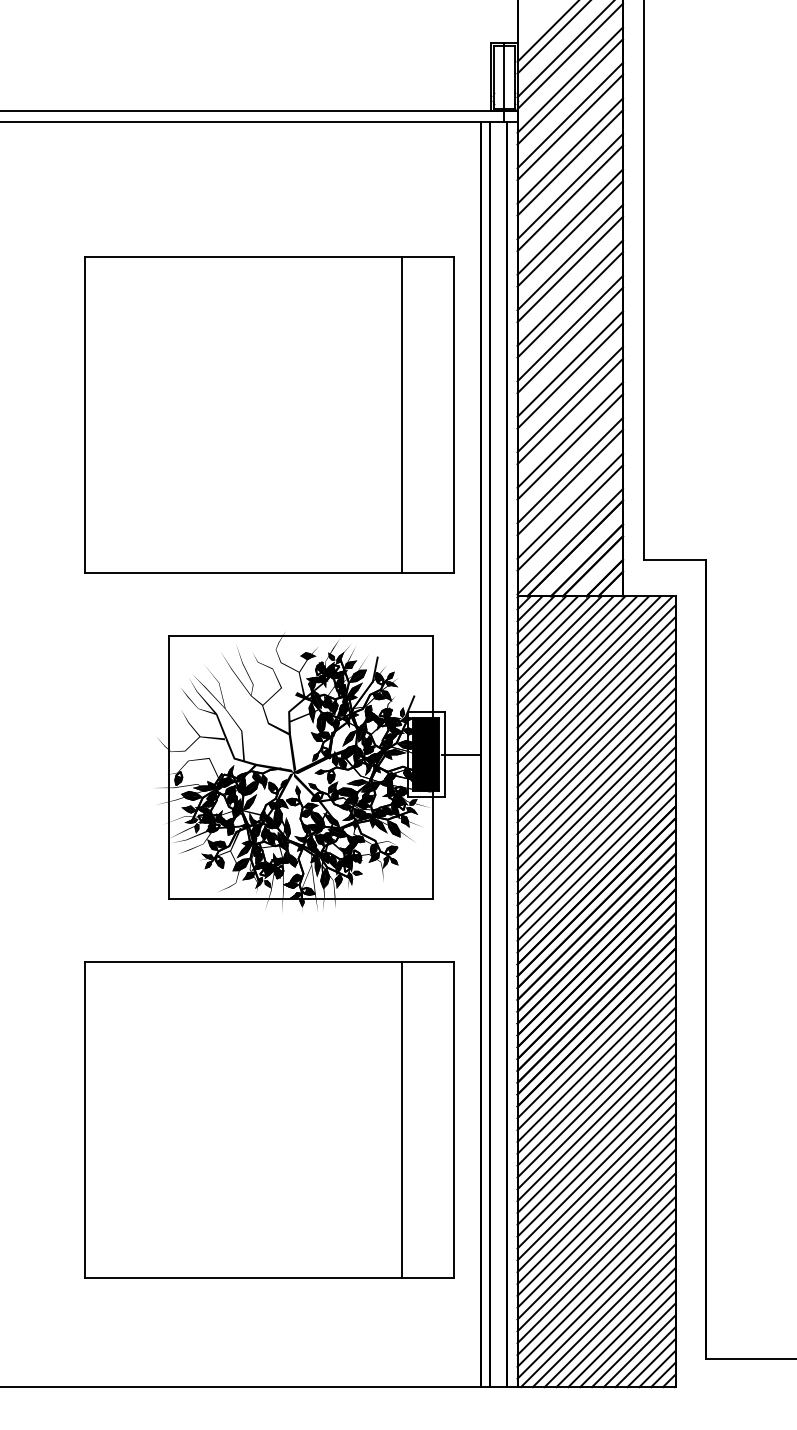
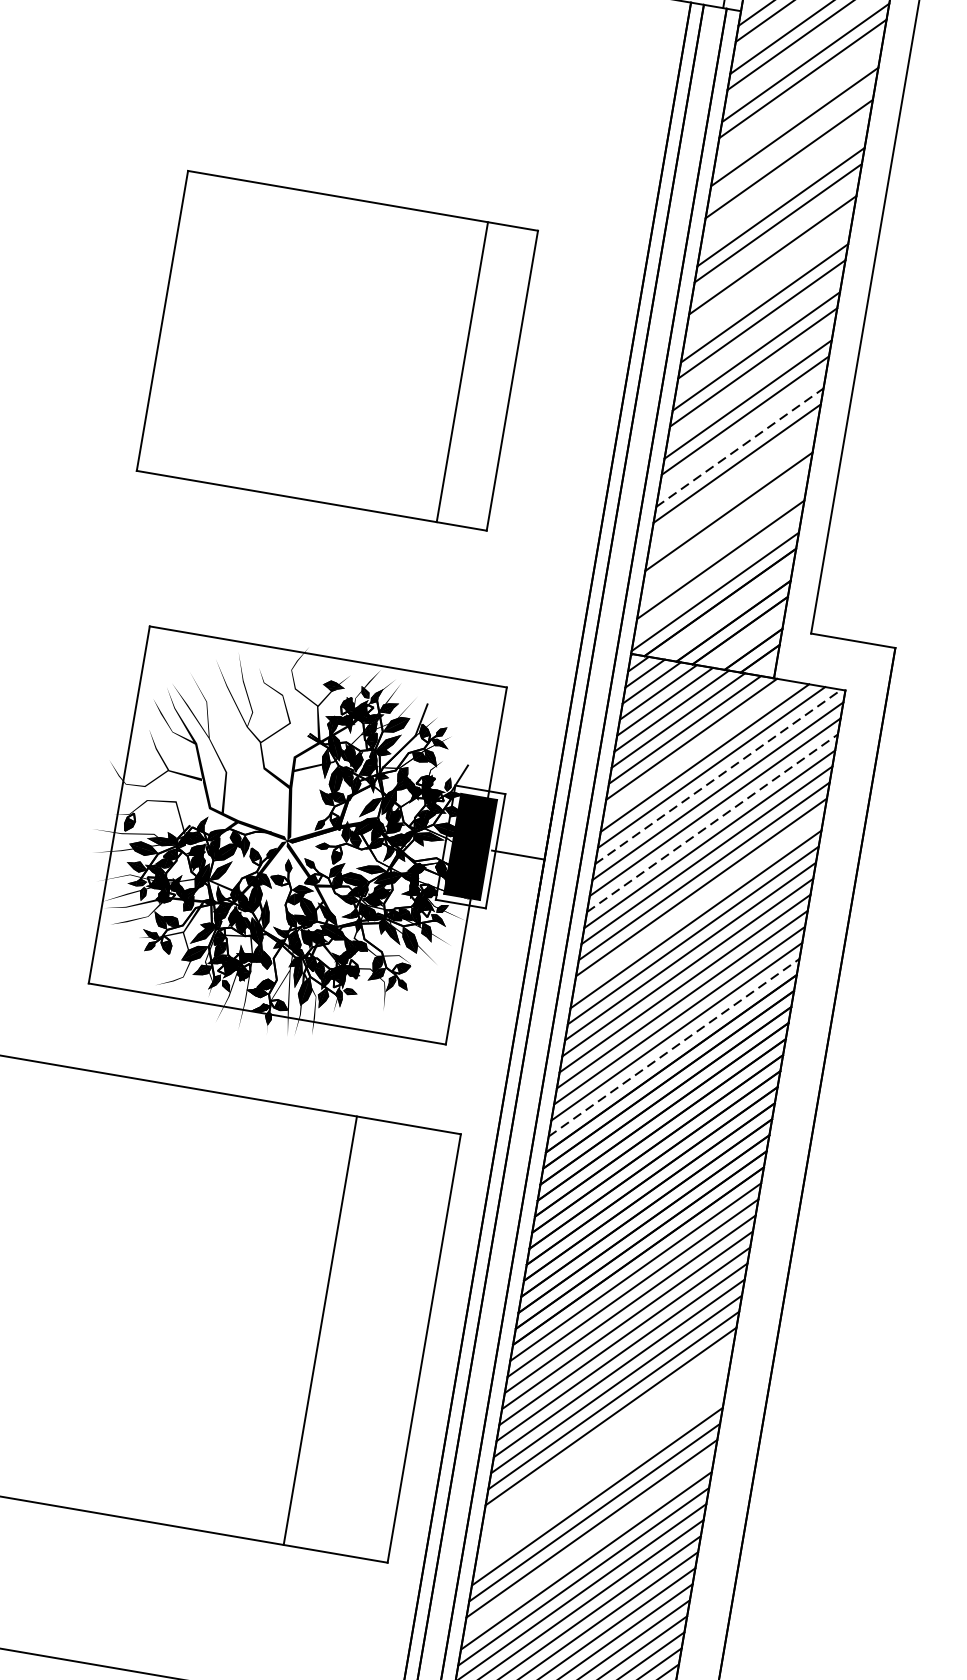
line: (569, 186) -> (796, 110), removed
line: (569, 233) -> (785, 174), removed
line: (569, 304) -> (769, 270), removed
part: (269, 414) -> (337, 350), size x0.7
line: (570, 435) -> (740, 448), solid -> dashed
line: (569, 470) -> (730, 495), removed
line: (569, 505) -> (722, 542), removed
line: (577, 655) -> (698, 747), removed
line: (595, 673) -> (718, 776), solid -> dashed
line: (596, 707) -> (712, 822), solid -> dashed
line: (596, 767) -> (698, 903), removed
line: (596, 873) -> (673, 1047), solid -> dashed
line: (401, 1119) -> (320, 1330), moved
line: (596, 1157) -> (608, 1432), removed
line: (596, 1169) -> (605, 1448), removed
line: (596, 1181) -> (602, 1464), removed
line: (596, 1193) -> (599, 1481), removed
line: (596, 1240) -> (588, 1544), removed

